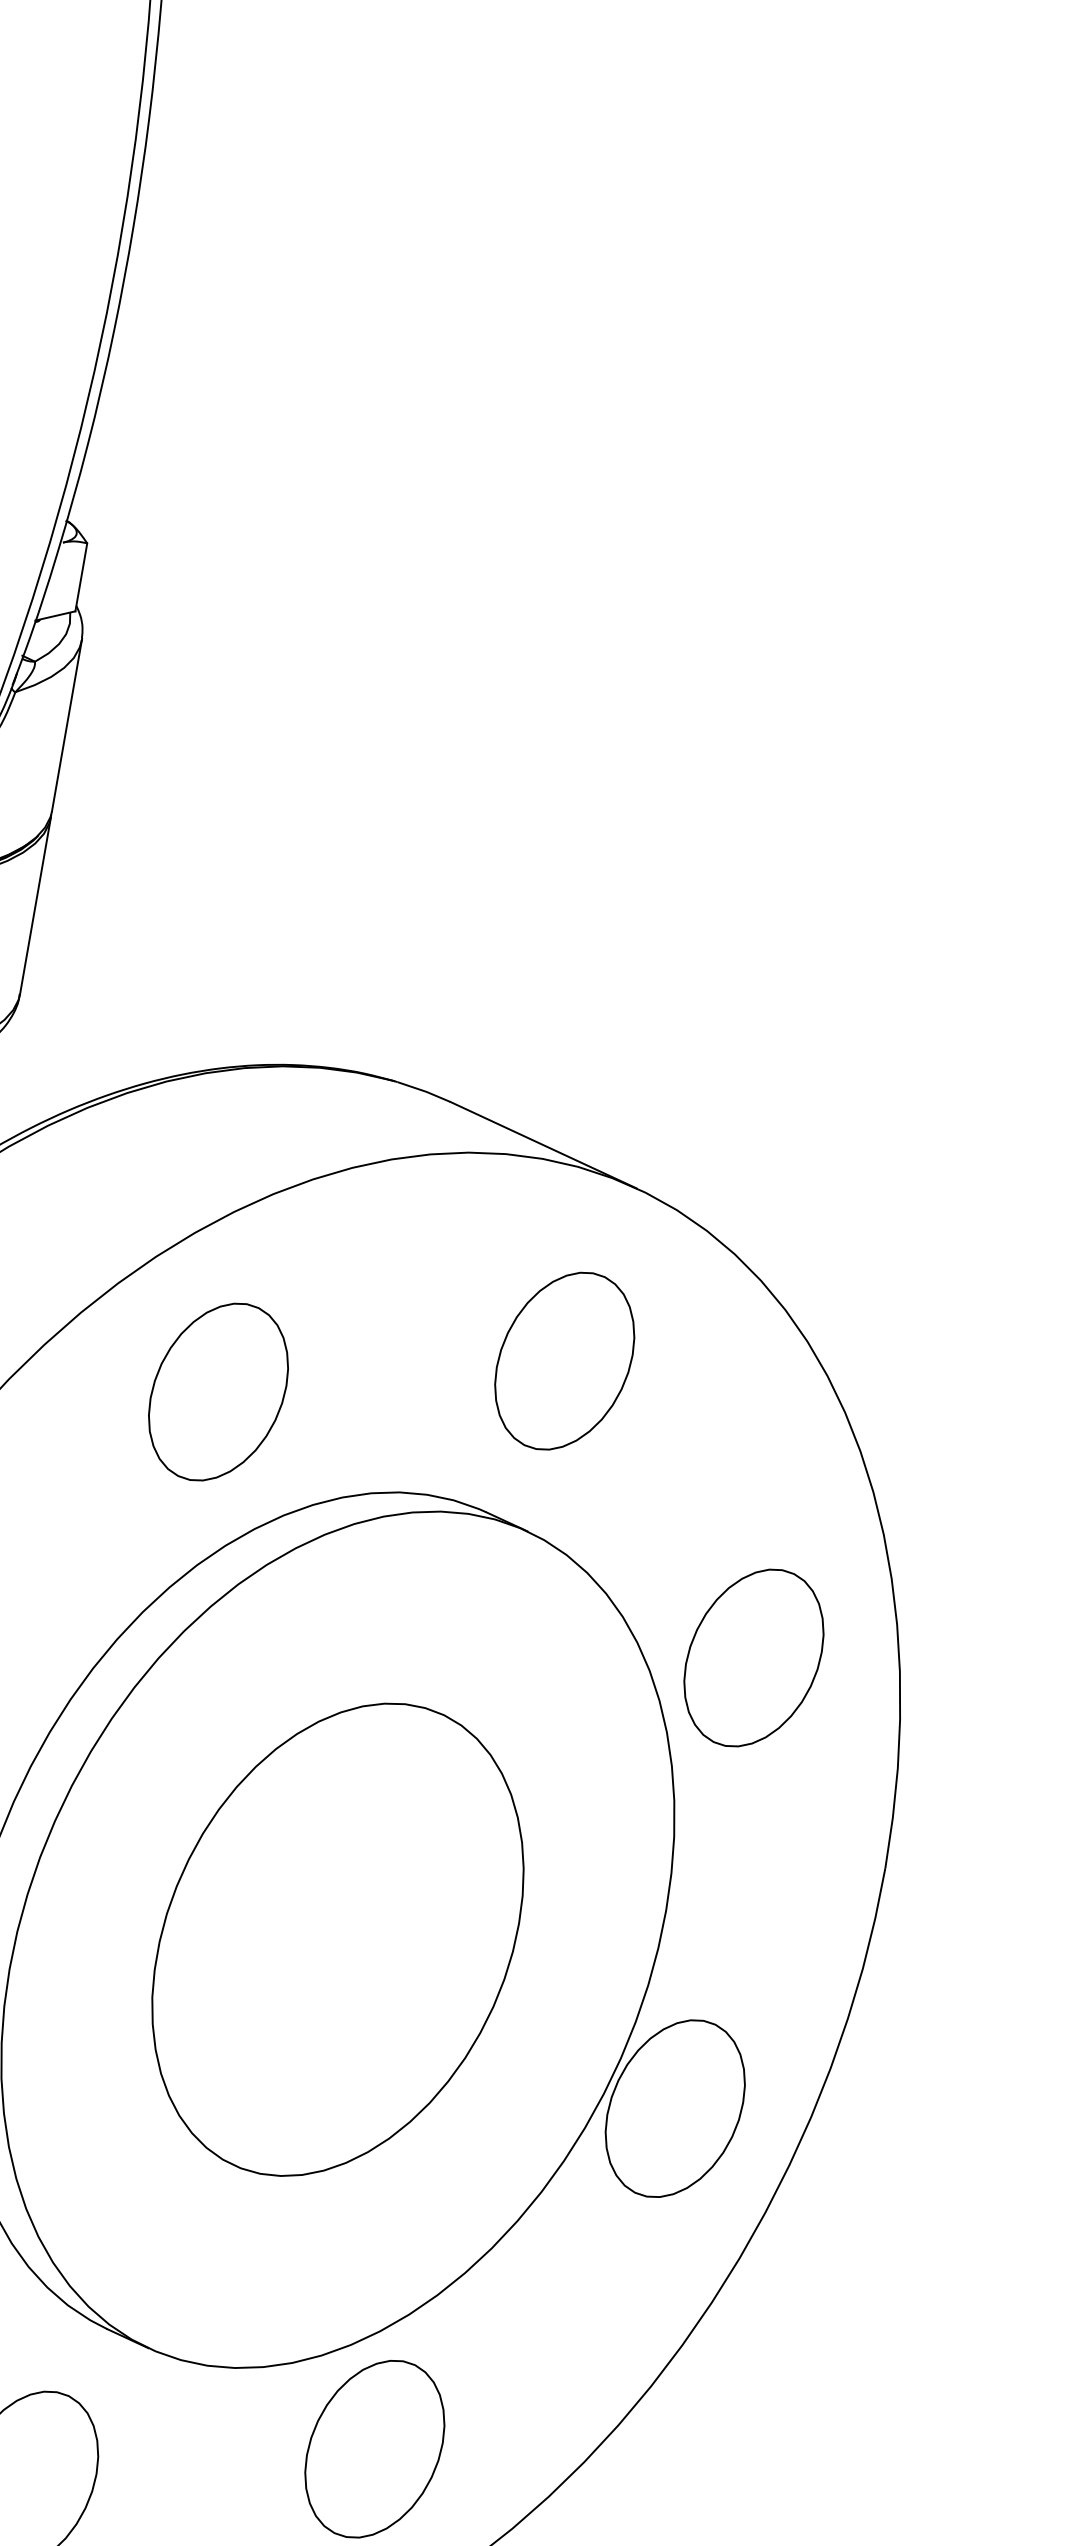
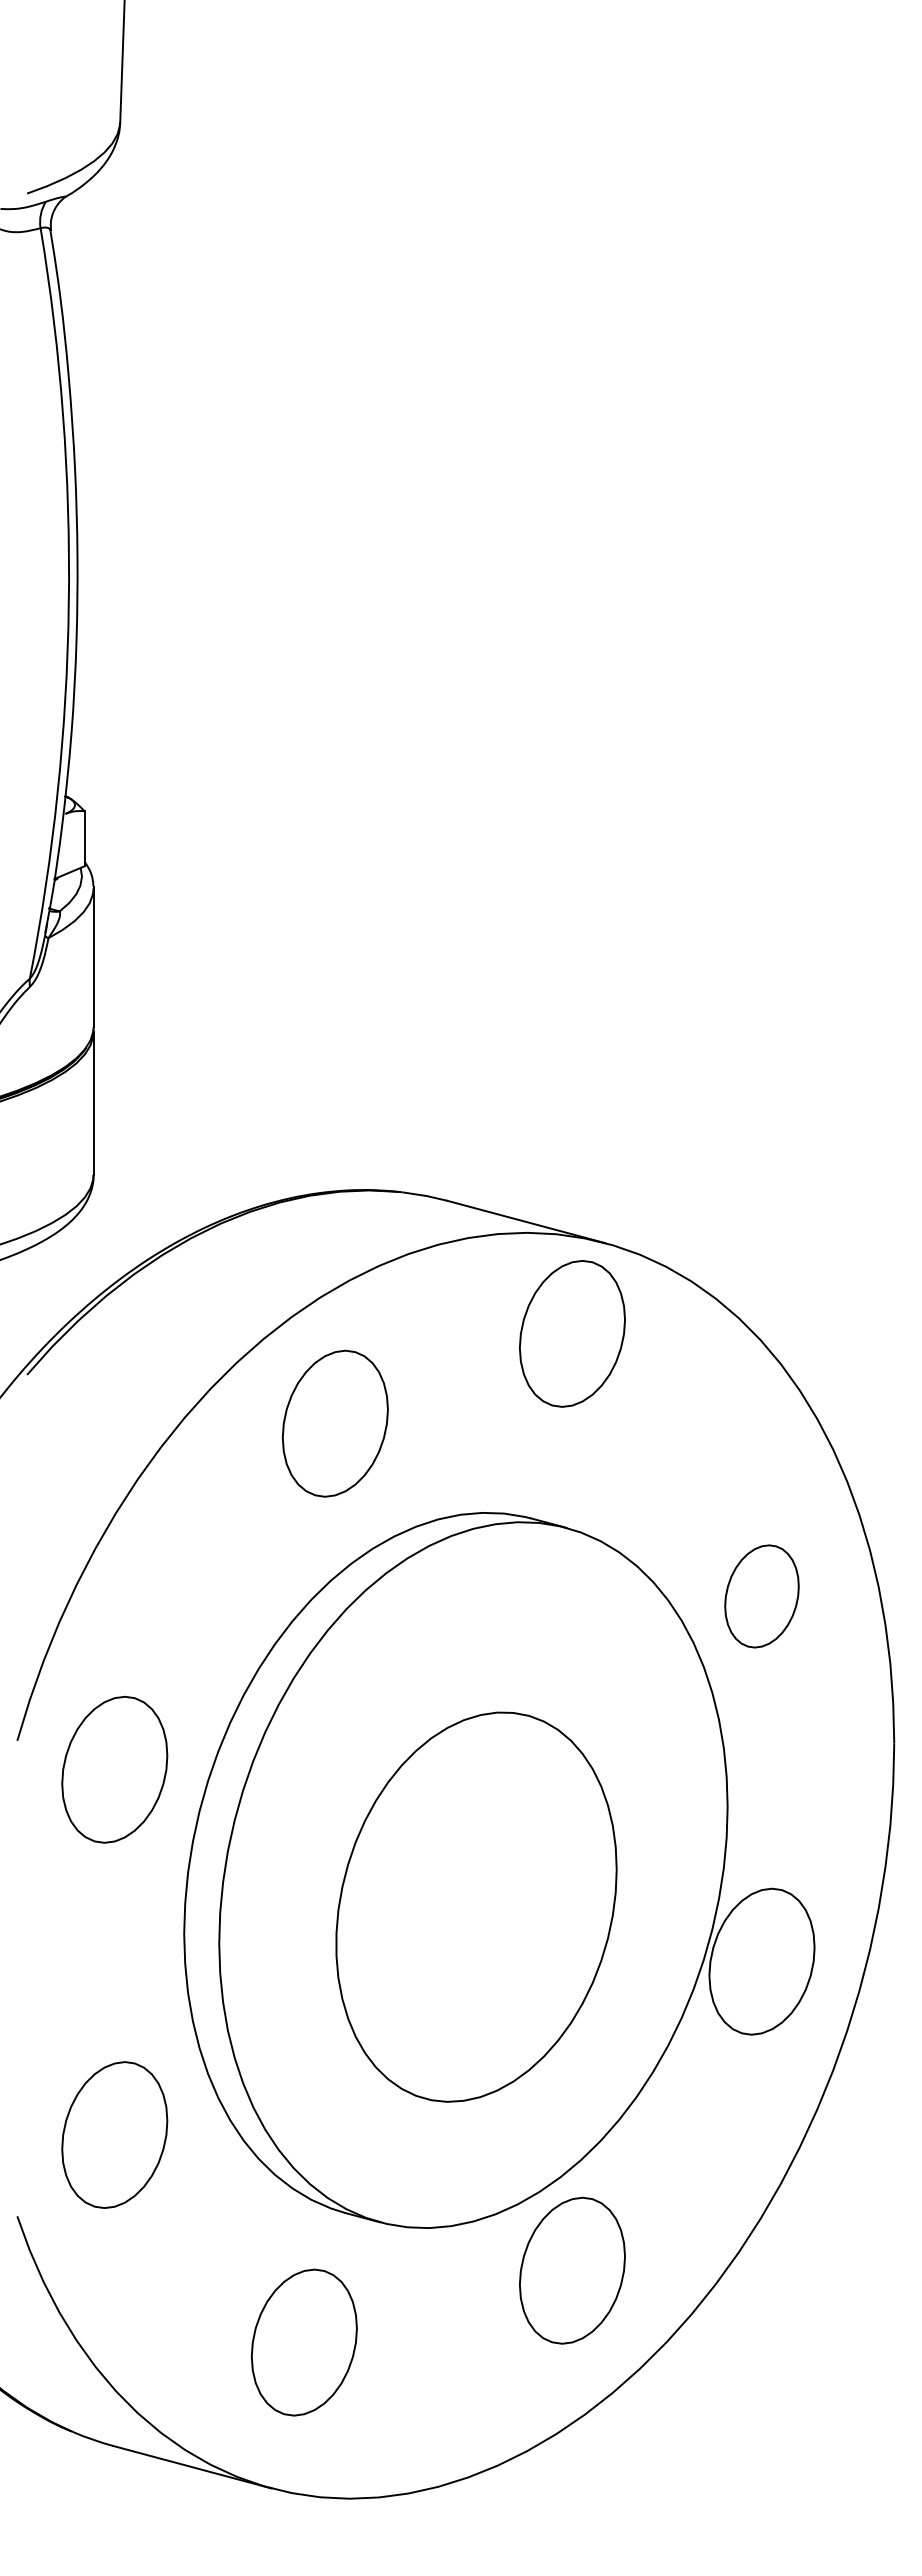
part: (564, 1360) -> (572, 1333), moved
part: (217, 1391) -> (334, 1423), moved
part: (753, 1658) -> (761, 1596), size x0.7
part: (338, 1938) -> (476, 1906), moved

